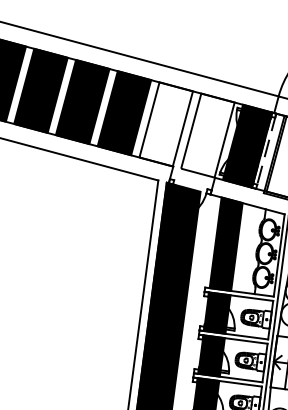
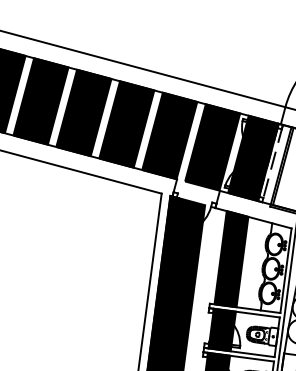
fill: (165, 124) -> (169, 136), added
fill: (207, 135) -> (212, 147), added

